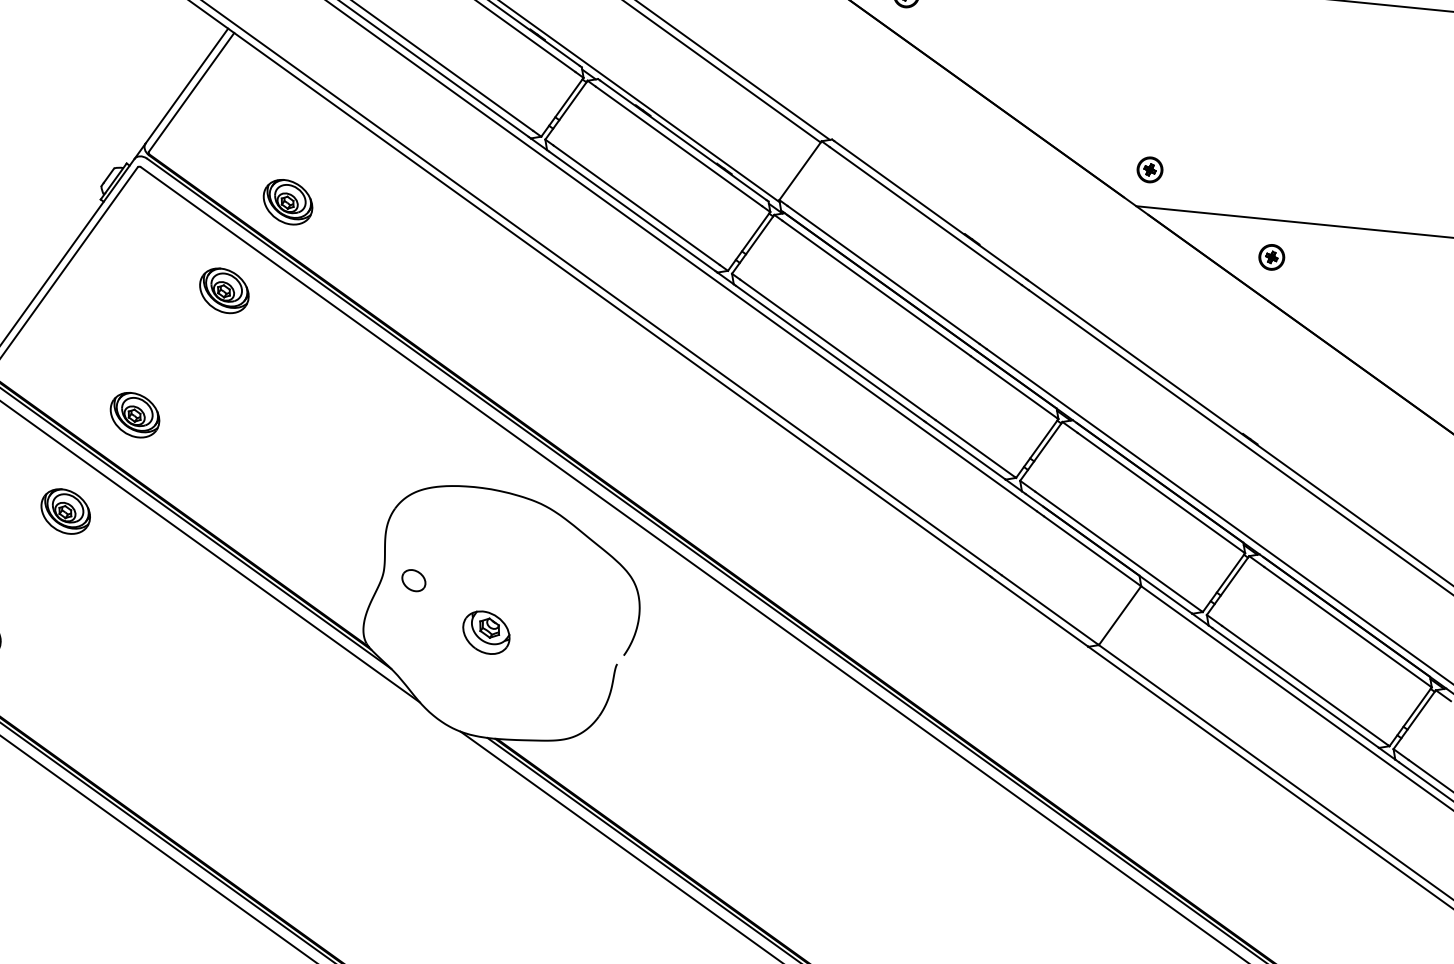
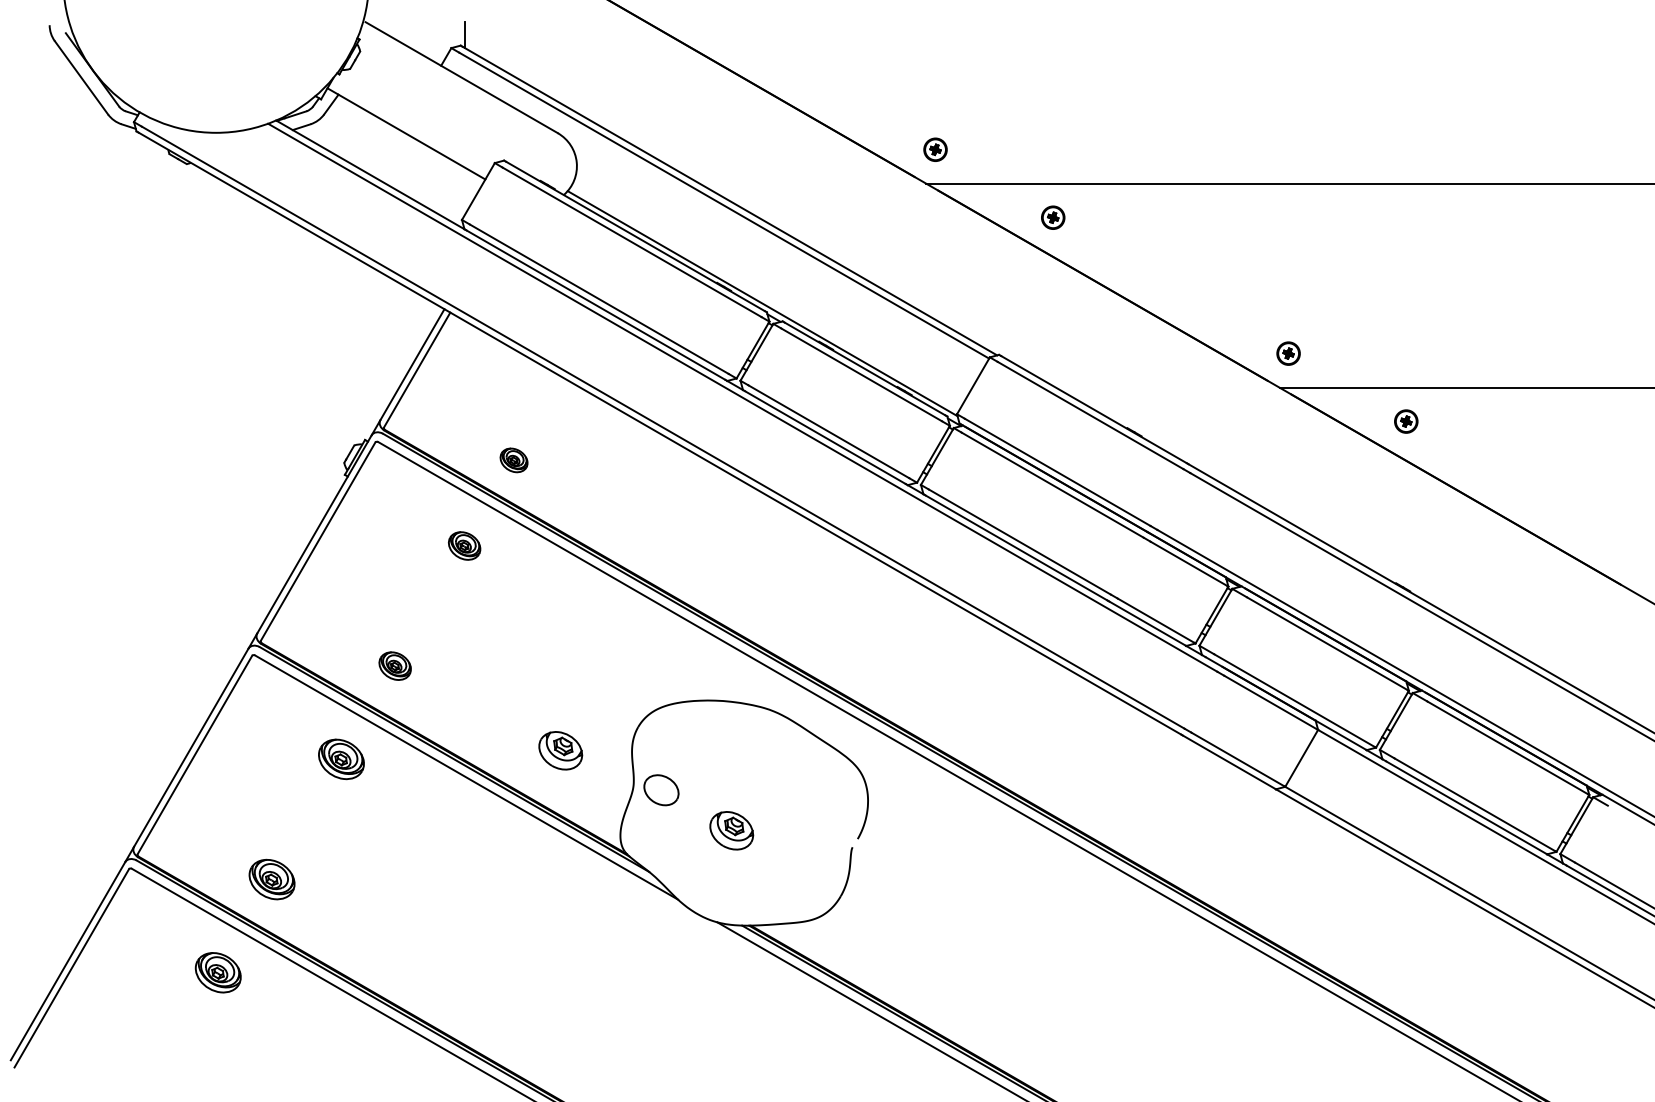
part: (287, 202) -> (513, 460), size x0.6
part: (224, 290) -> (464, 545), size x0.7
part: (134, 414) -> (394, 665), size x0.7
part: (307, 525) -> (560, 750), added
part: (413, 580) -> (661, 790), size x1.6

